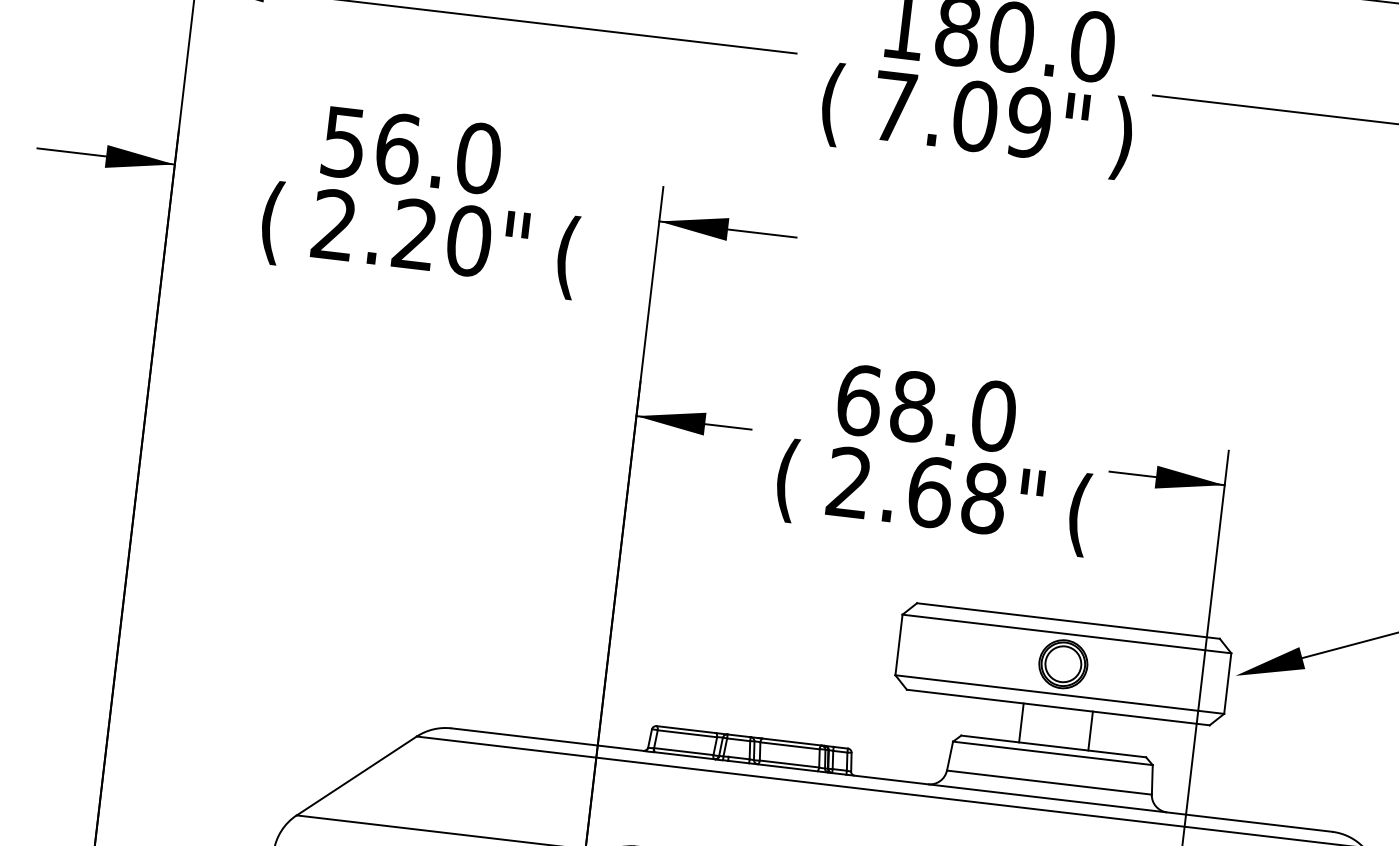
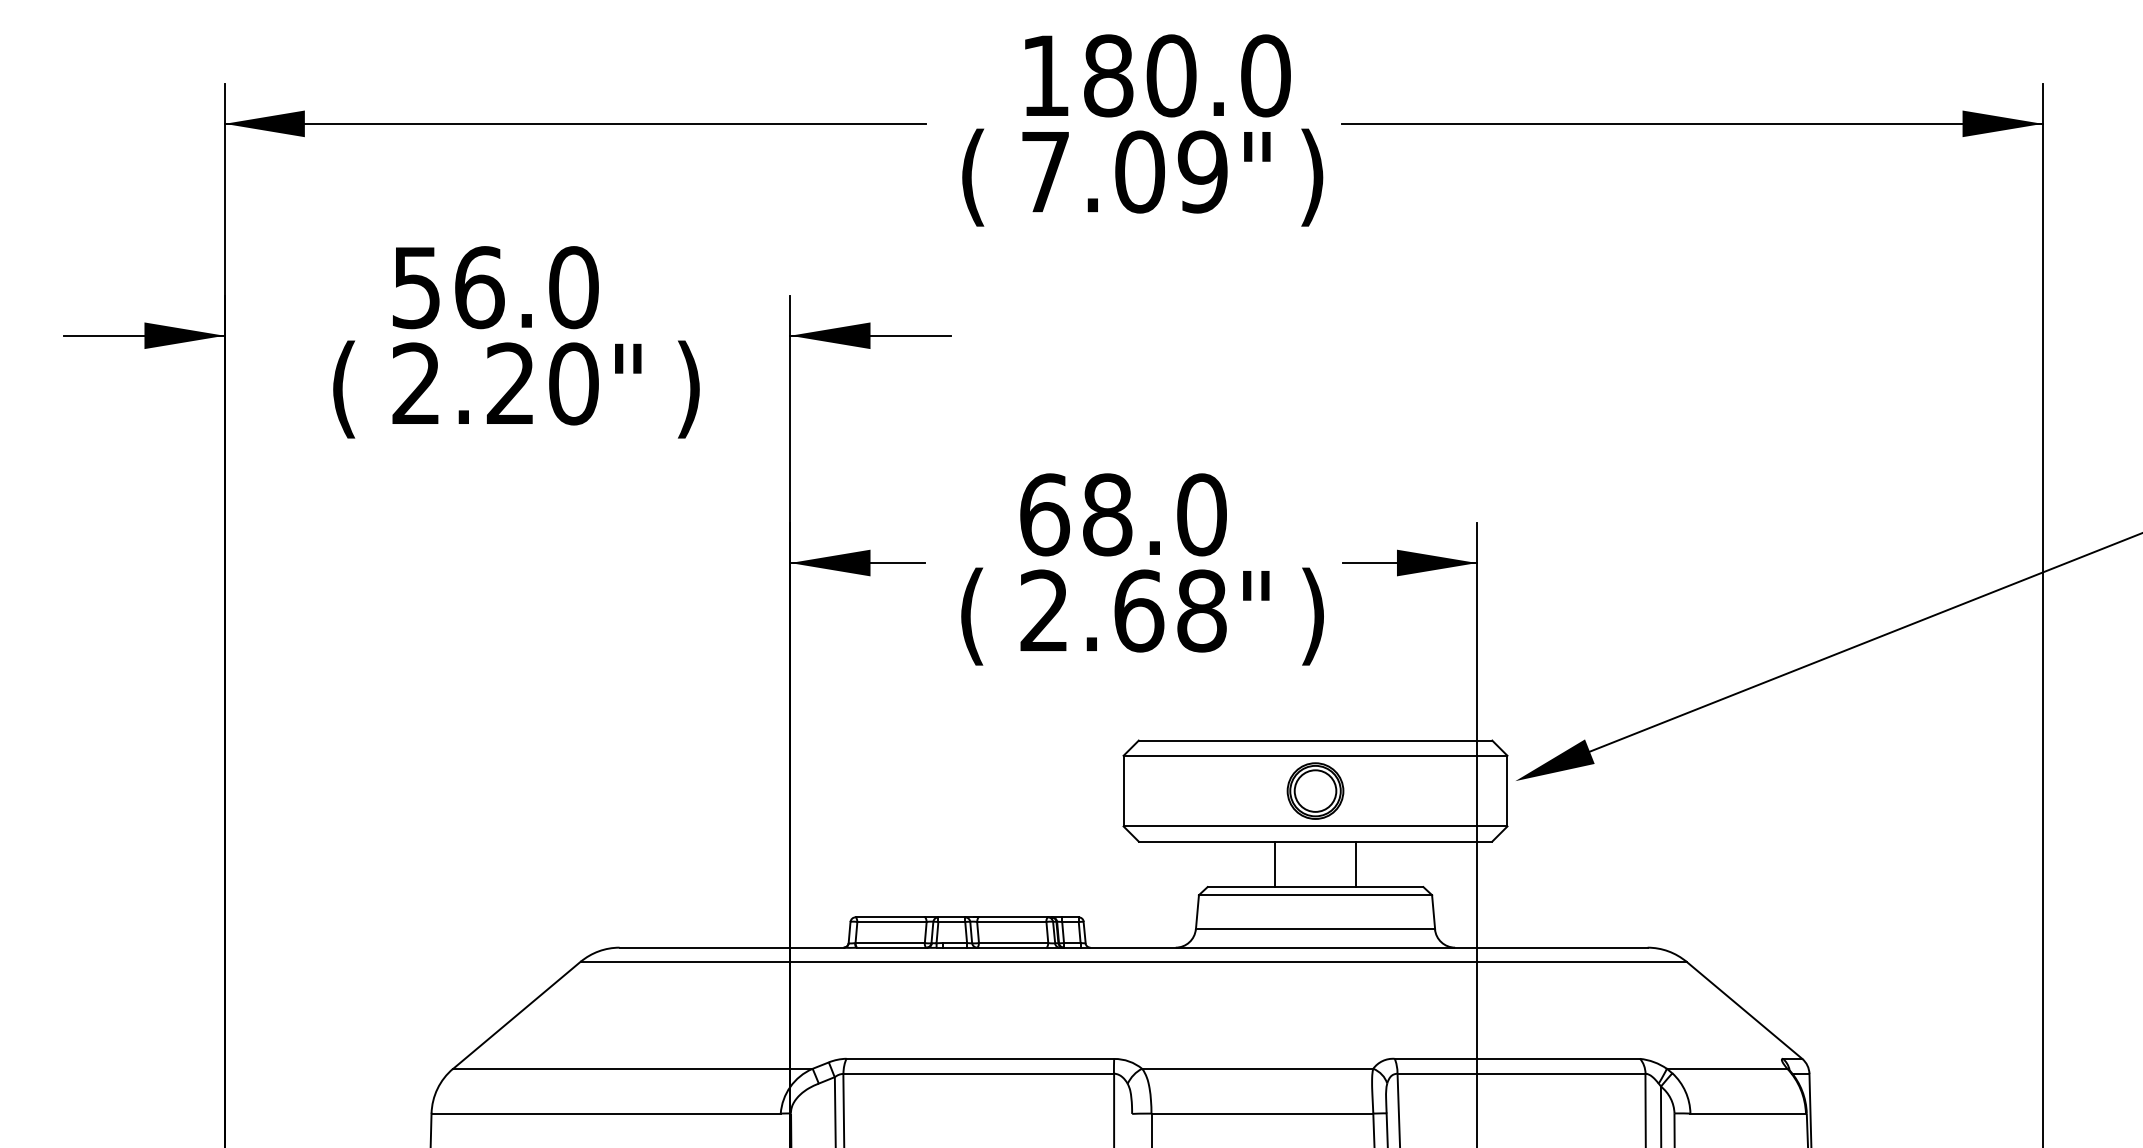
text: (566, 257) -> (688, 389), ( -> )
text: (1079, 514) -> (1313, 616), ( -> )

